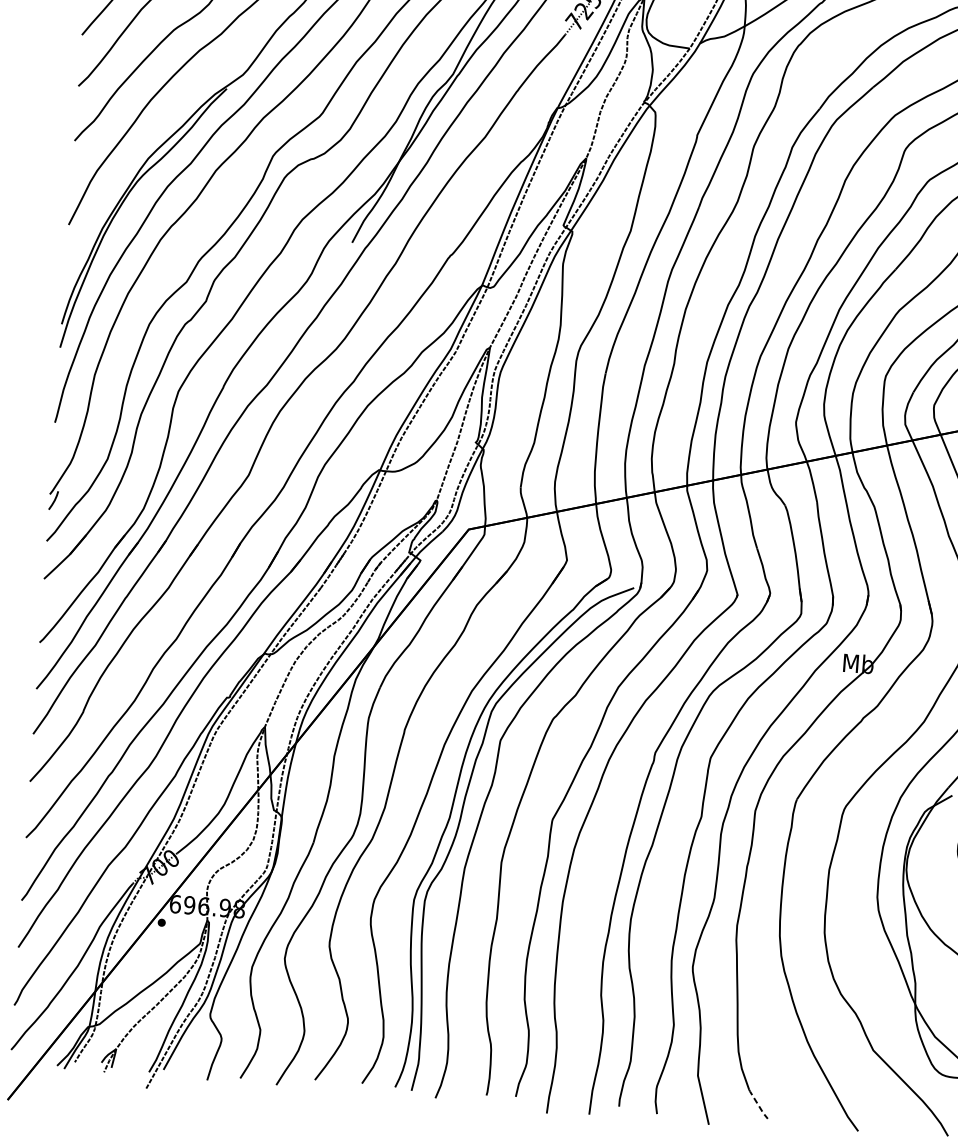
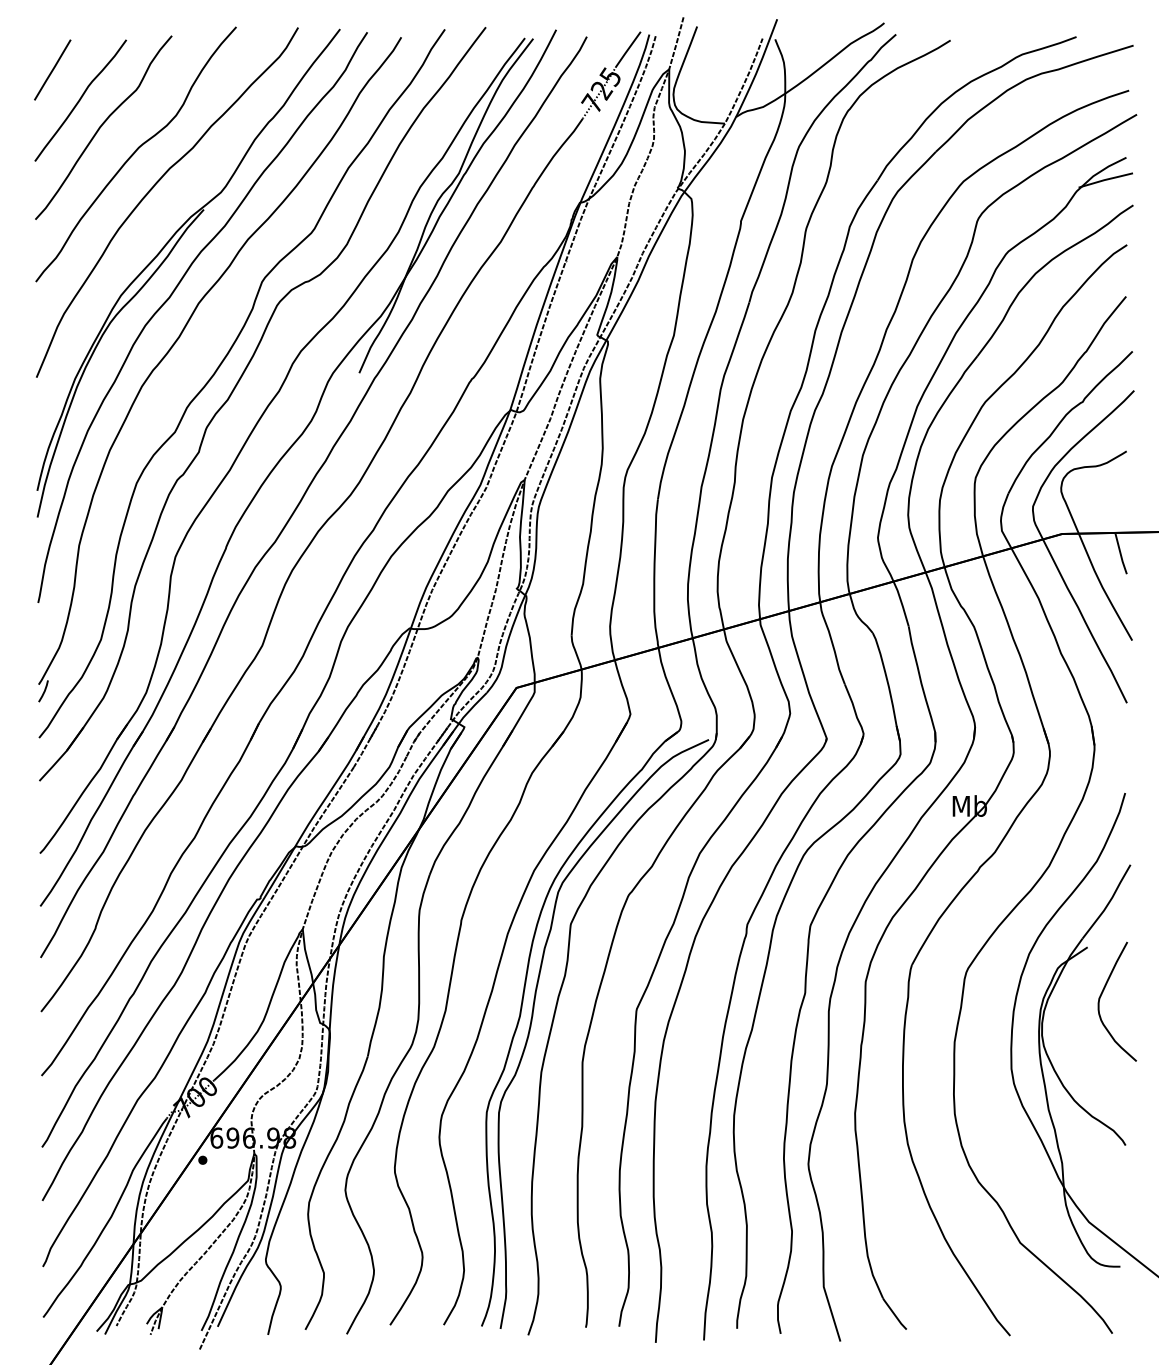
line: (758, 1104) -> (894, 1314), dashed -> solid

